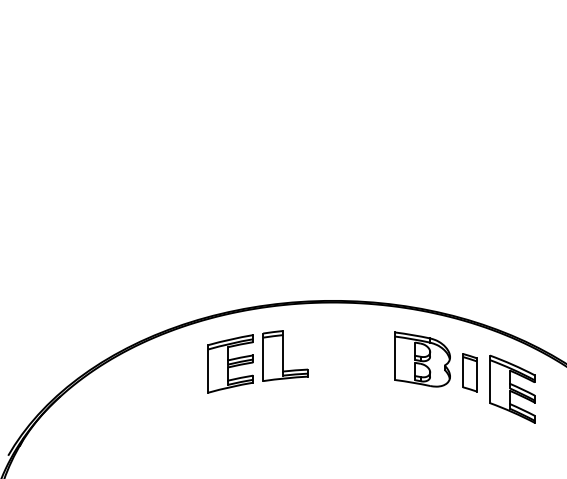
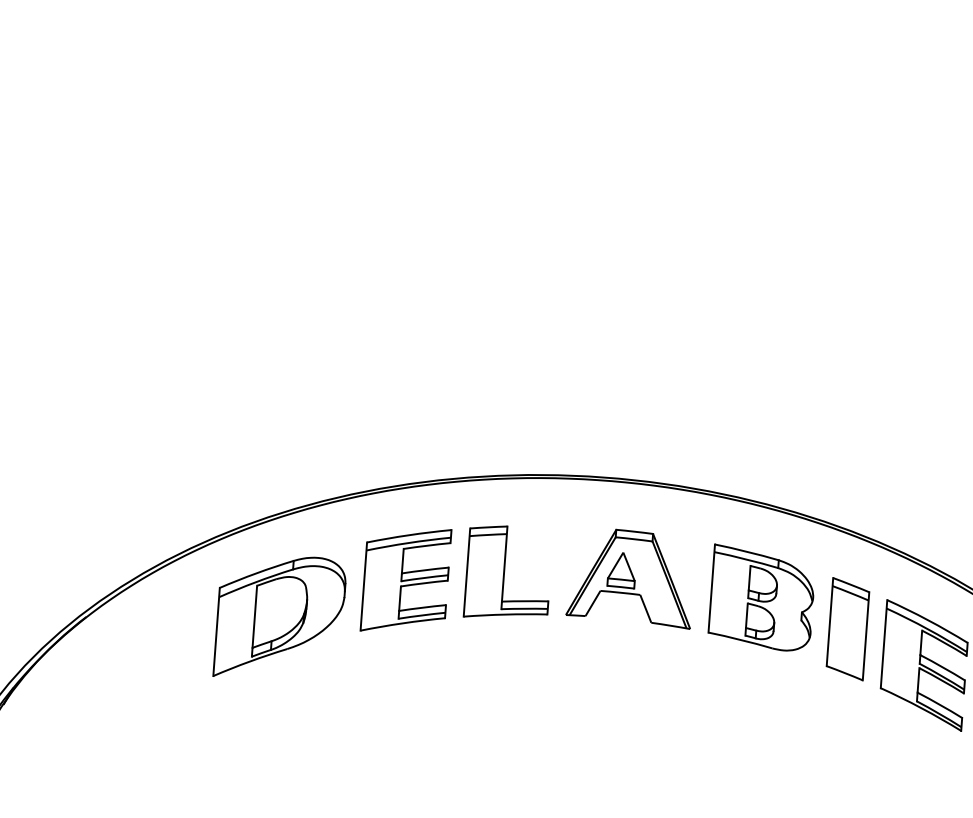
part: (351, 353) -> (631, 577), added
part: (469, 372) -> (847, 628), size x1.43
part: (164, 388) -> (279, 616), added

